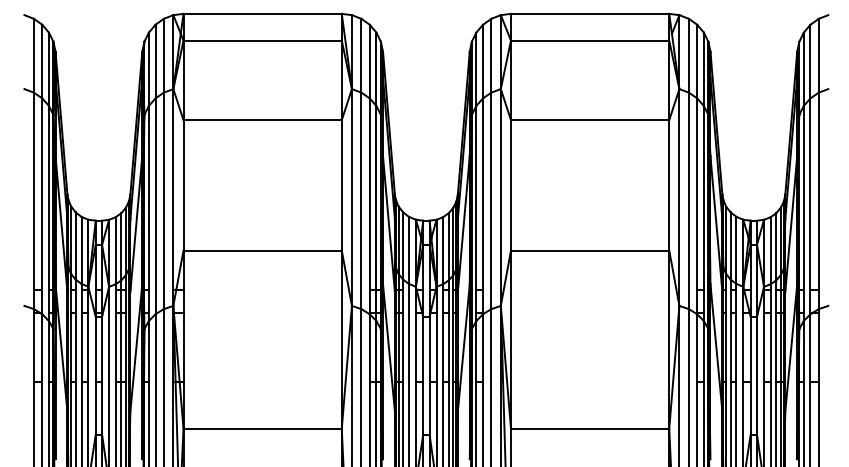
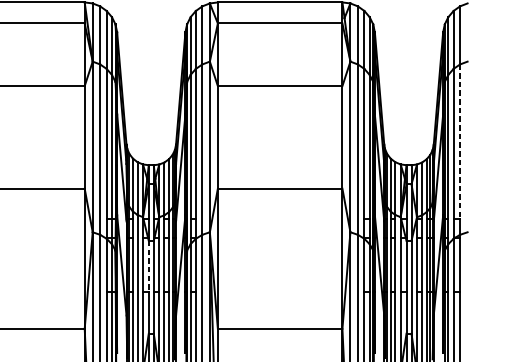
line: (818, 191) -> (459, 142), solid -> dashed
line: (423, 349) -> (149, 266), solid -> dashed

